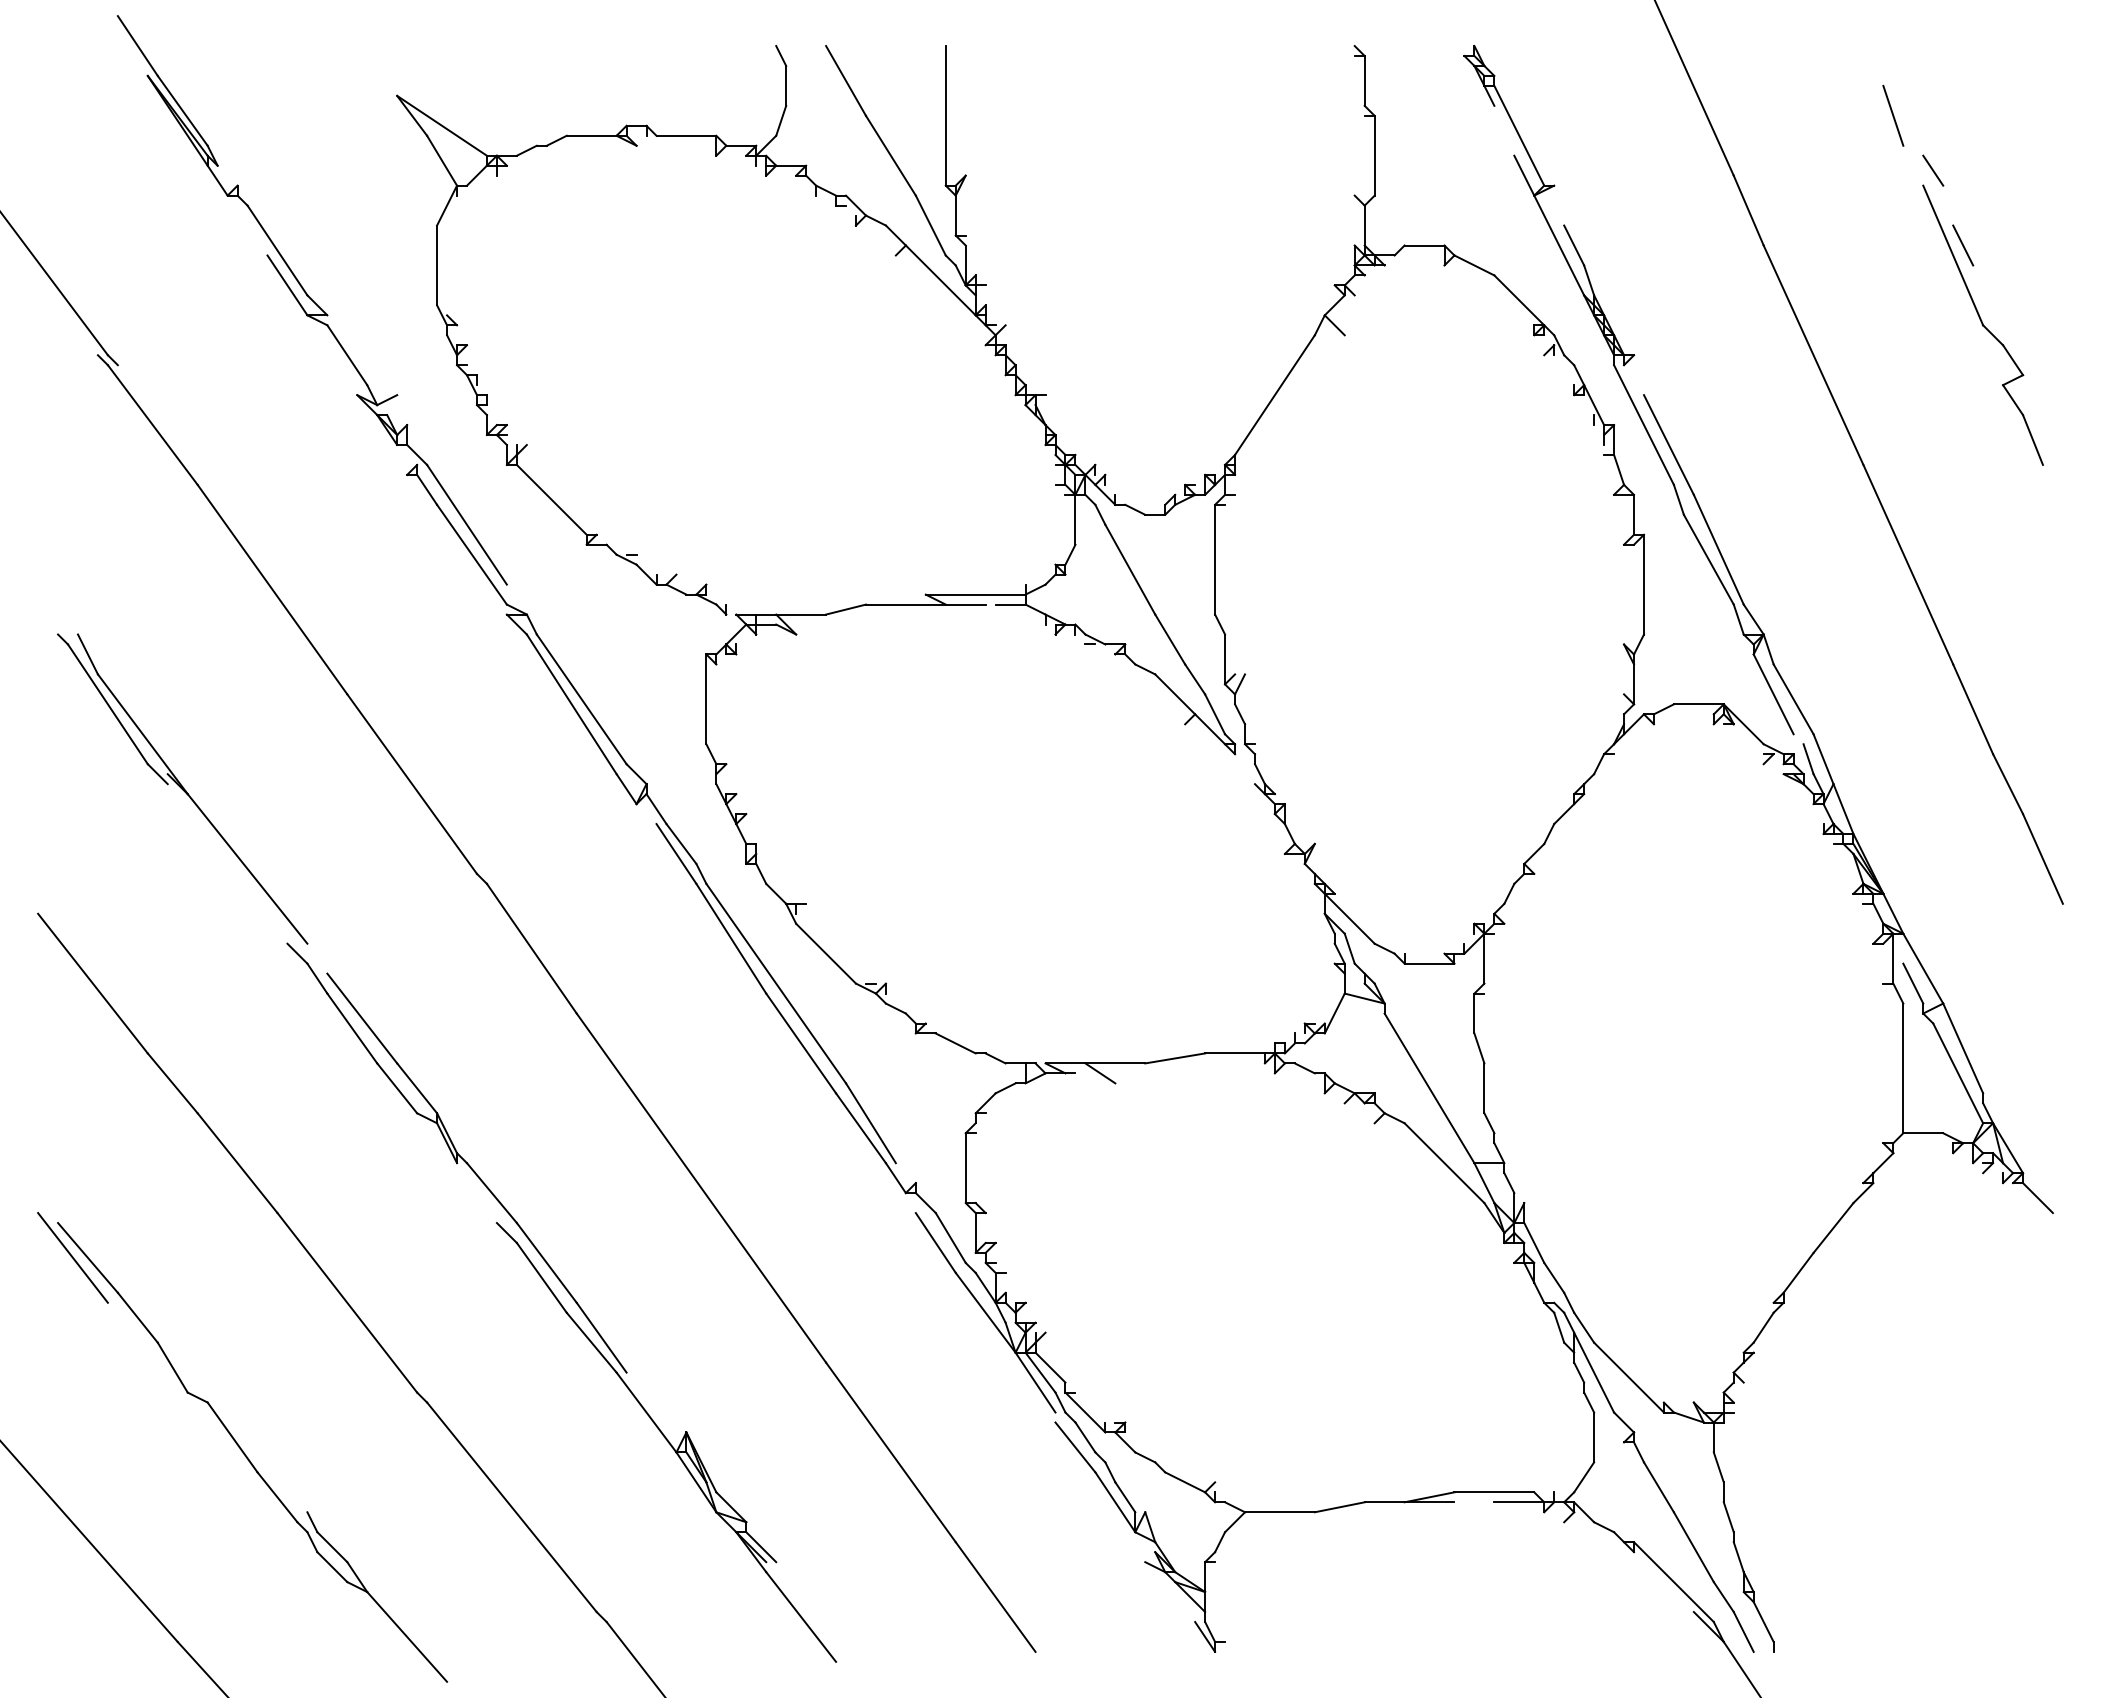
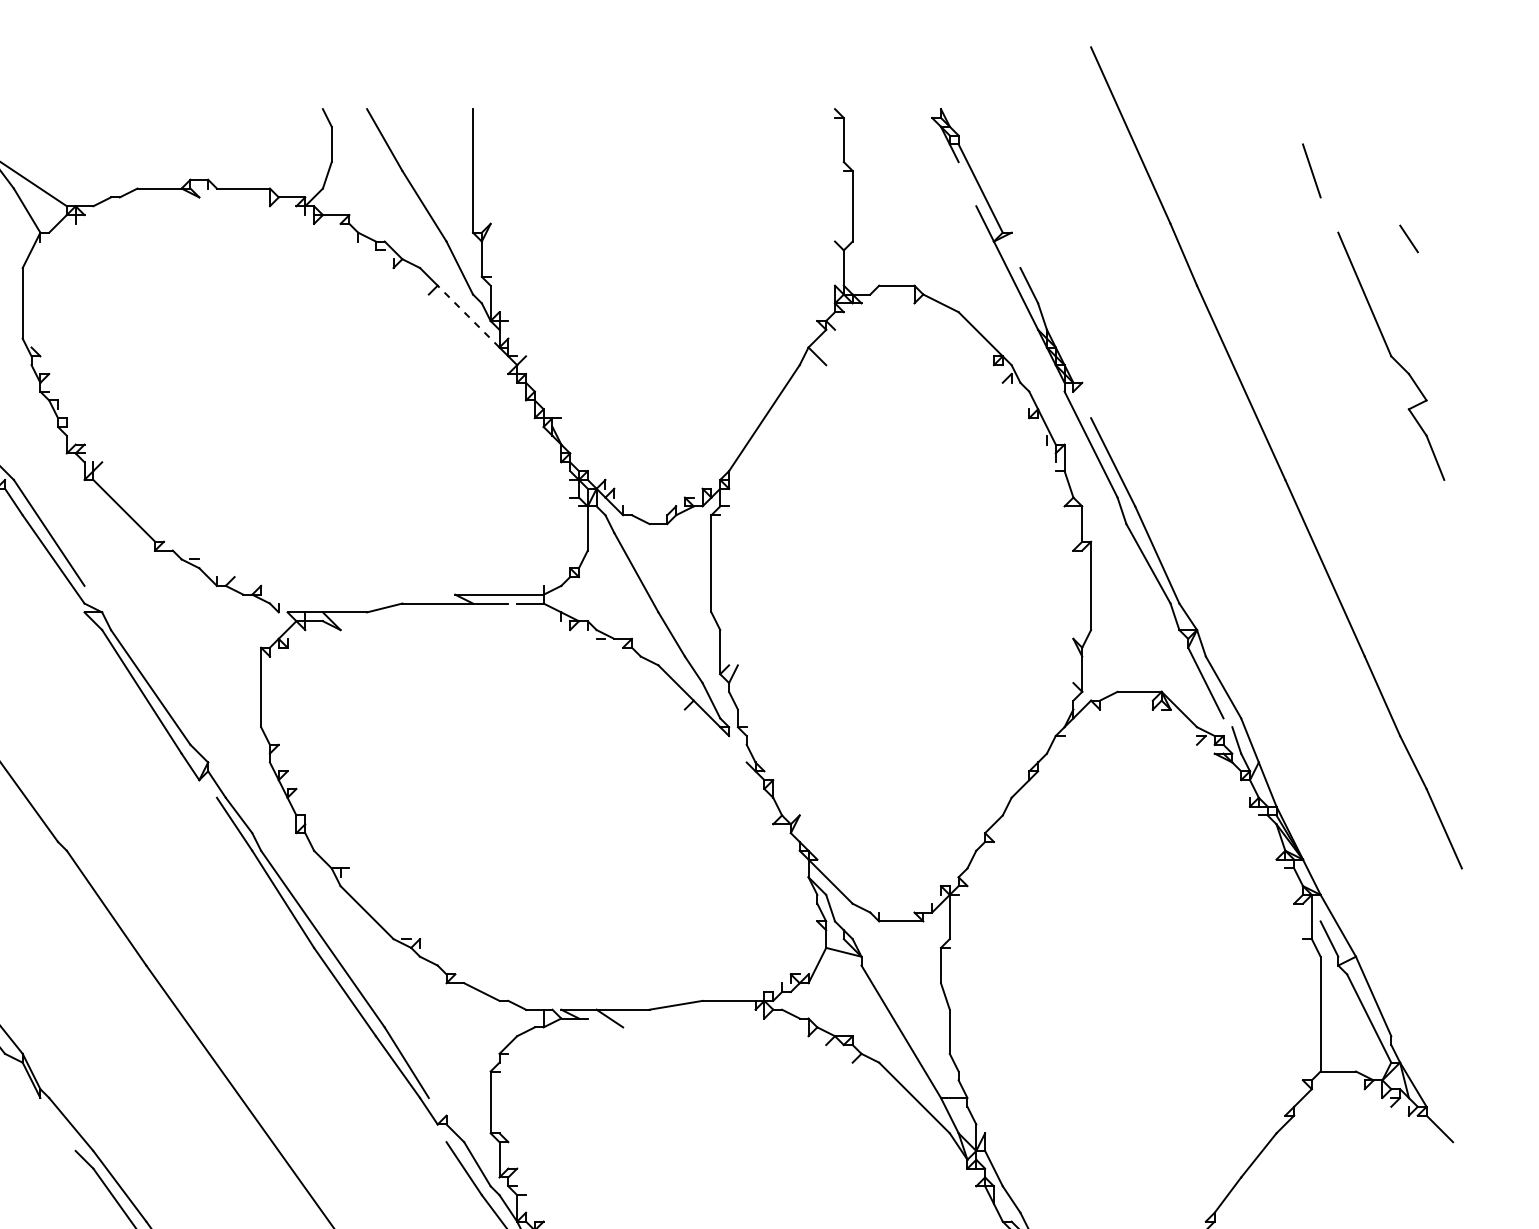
line: (1933, 170) -> (1409, 238), moved
line: (1963, 245) -> (1373, 285), removed
line: (940, 280) -> (468, 316), solid -> dashed

